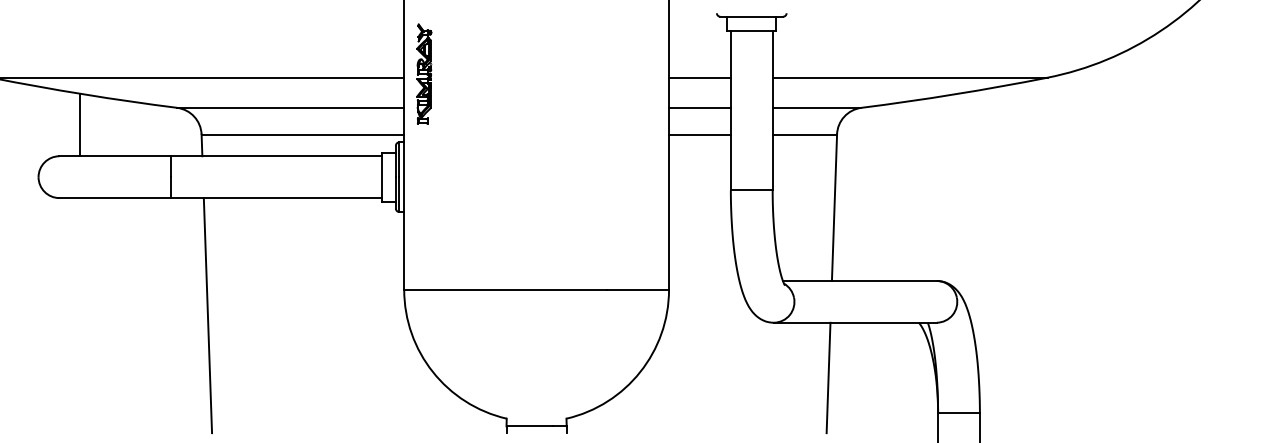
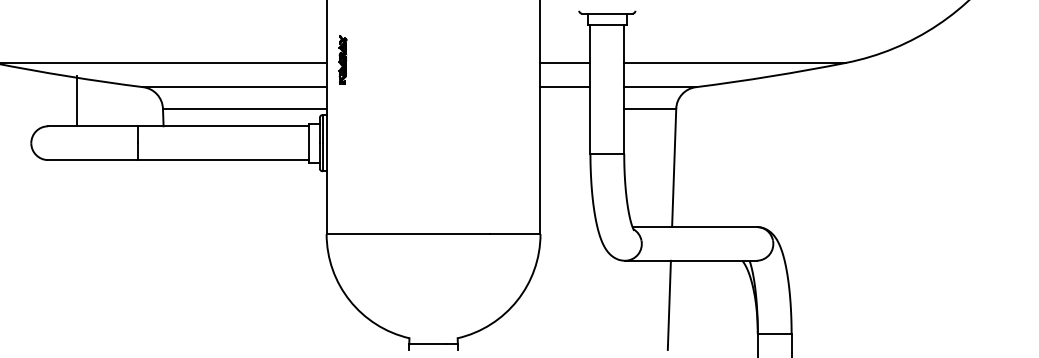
part: (424, 73) -> (343, 59), size x0.6
line: (80, 124) -> (77, 100), moved
line: (699, 134) -> (565, 108), removed
line: (207, 315) -> (167, 254), removed

